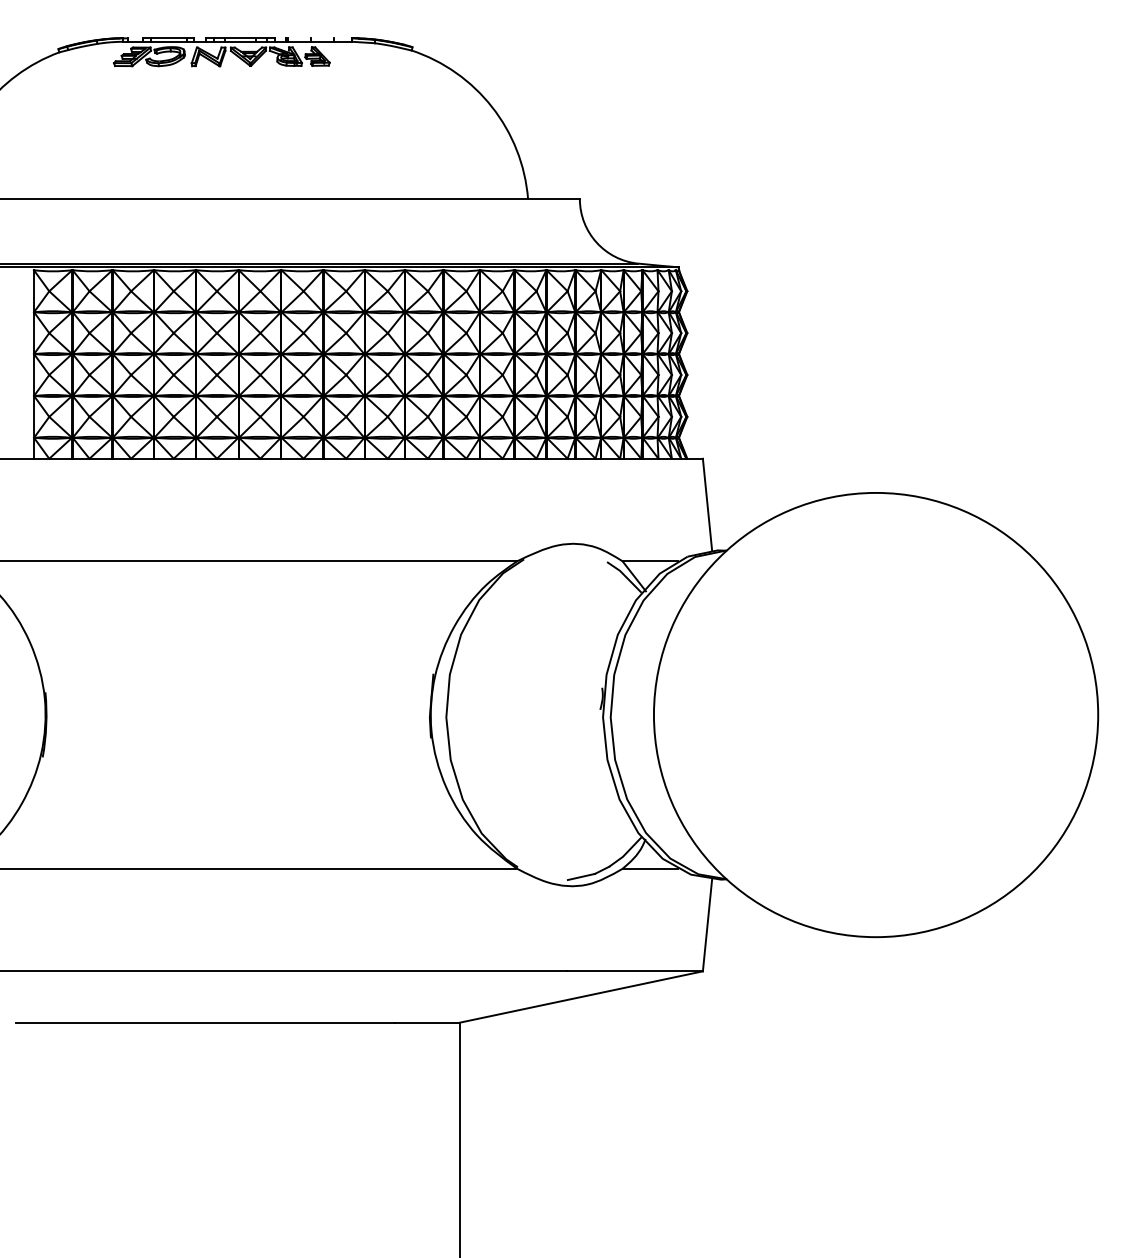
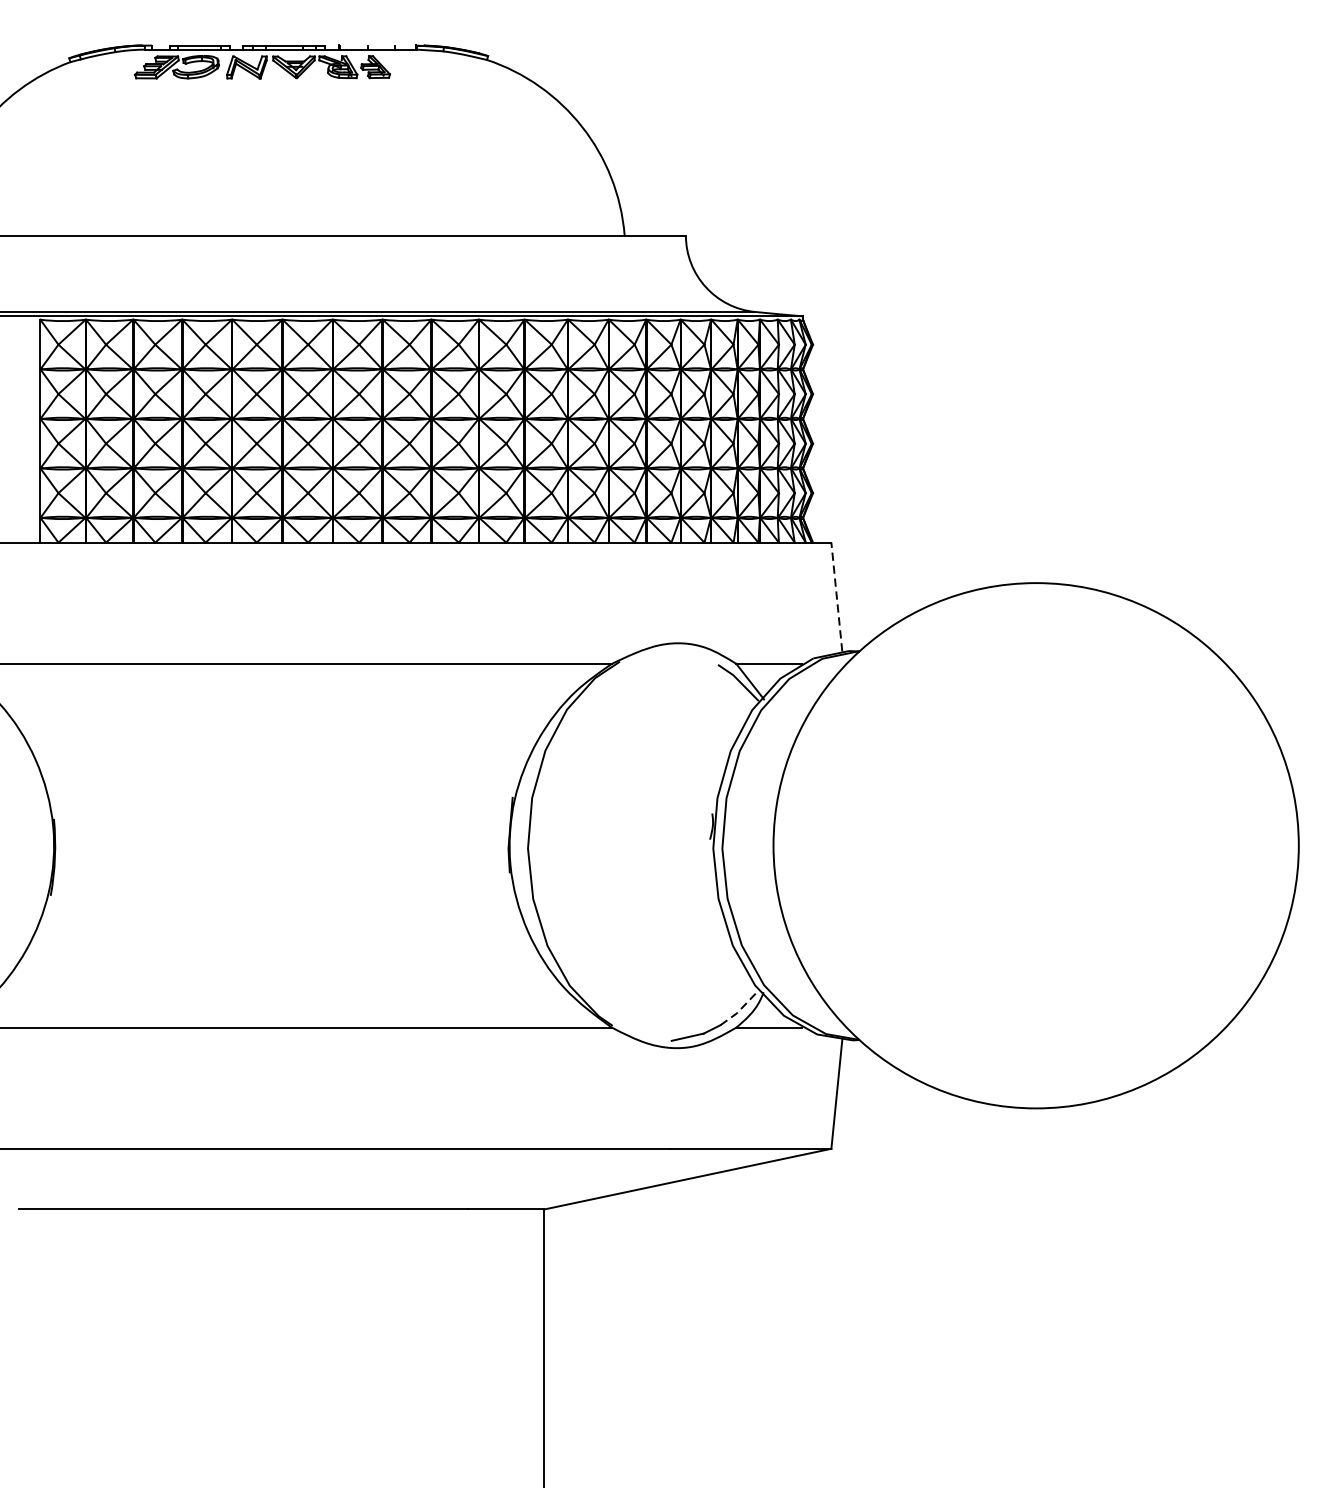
line: (707, 504) -> (836, 596), solid -> dashed
line: (626, 853) -> (741, 1009), solid -> dashed

